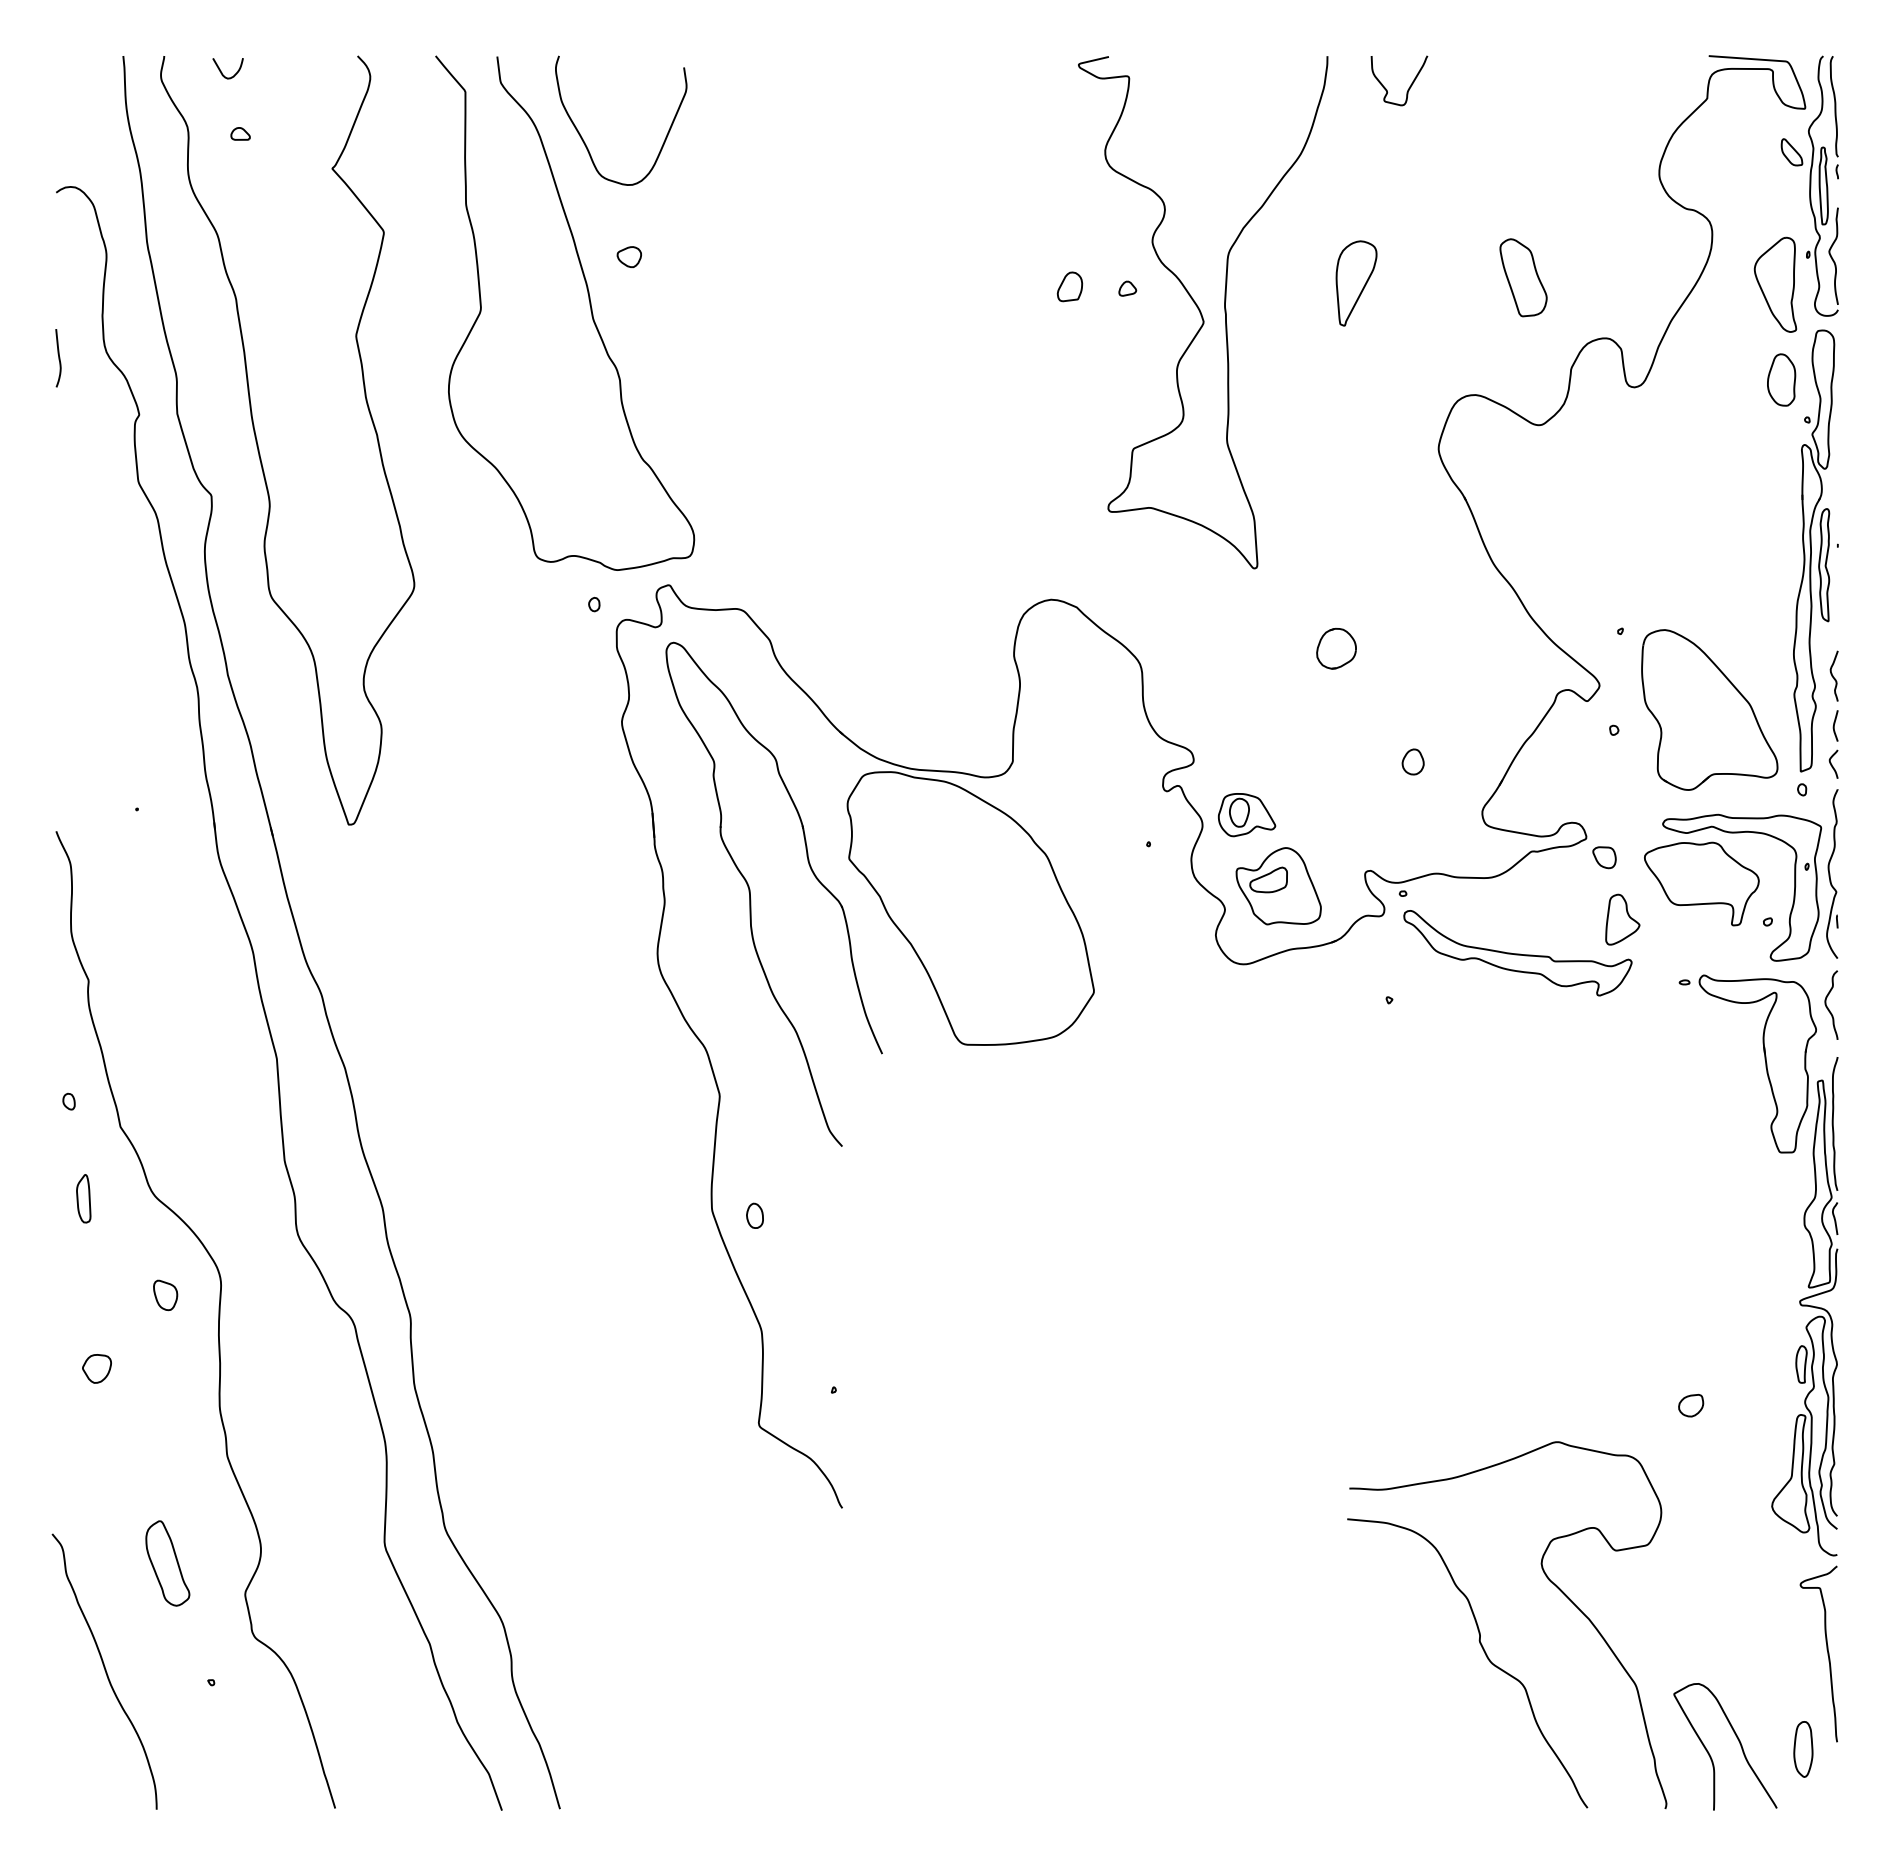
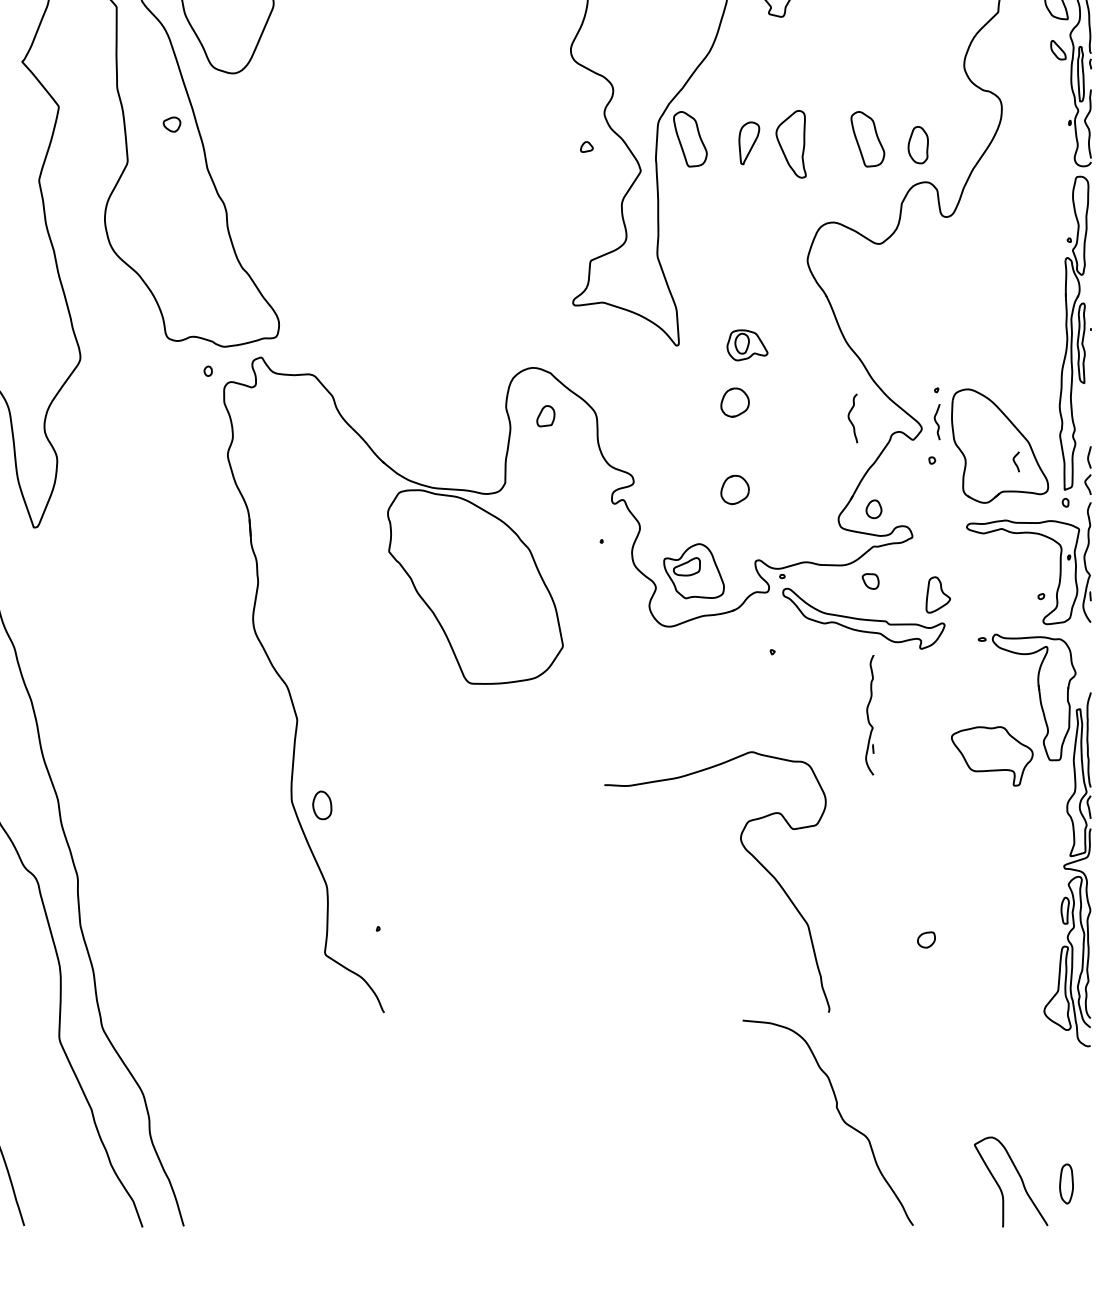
part: (628, 256) -> (171, 124), moved
part: (1273, 277) -> (690, 139), added
part: (1356, 283) -> (749, 143), size x0.7
part: (1775, 284) -> (791, 144), moved
part: (1069, 286) -> (545, 415), moved
part: (1781, 379) -> (918, 144), moved
curve: (1833, 675) -> (936, 421), moved
curve: (1731, 732) -> (1015, 462), added
part: (1412, 761) -> (873, 508), moved
part: (1336, 771) -> (735, 489), added
part: (1247, 815) -> (747, 345), moved
part: (1604, 857) -> (870, 581), moved
part: (1701, 883) -> (992, 755), moved
part: (751, 899) -> (319, 580), removed
curve: (1828, 1007) -> (850, 420), moved
part: (1526, 1088) -> (869, 714), added
part: (754, 1215) -> (321, 804), size x1.6
part: (1691, 1405) -> (926, 939), moved
curve: (1550, 1582) -> (747, 851), moved
curve: (1826, 1650) -> (1082, 1113), removed

